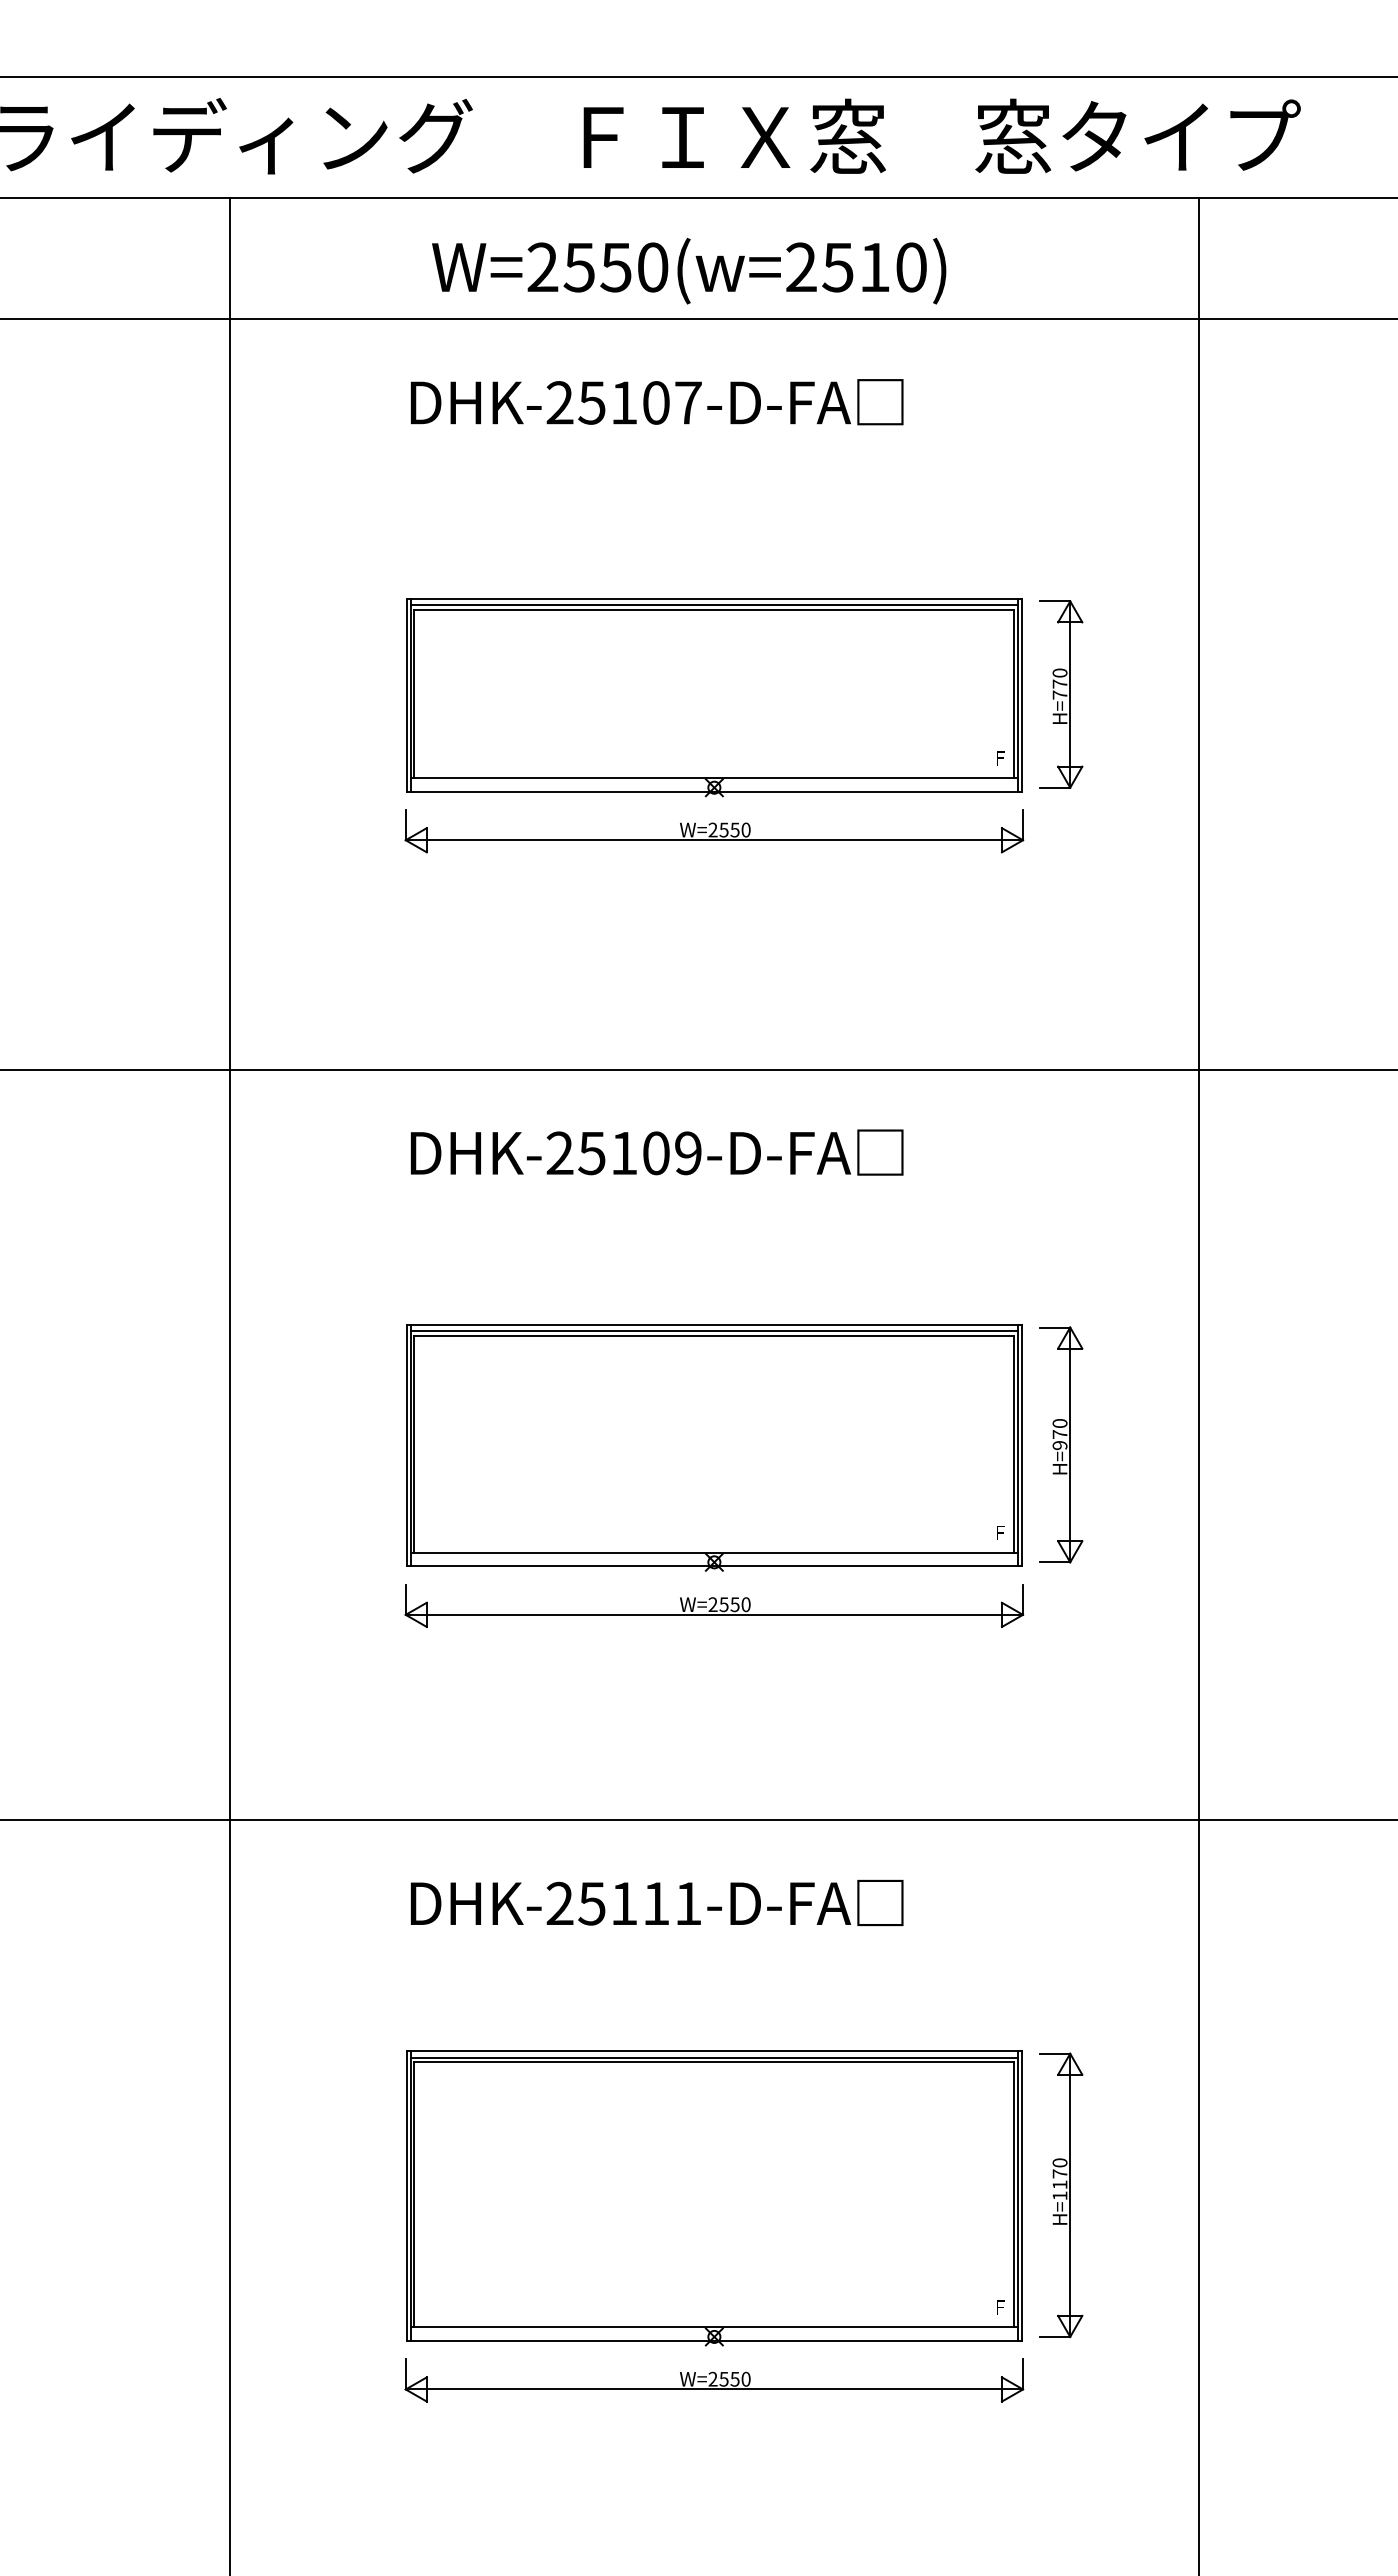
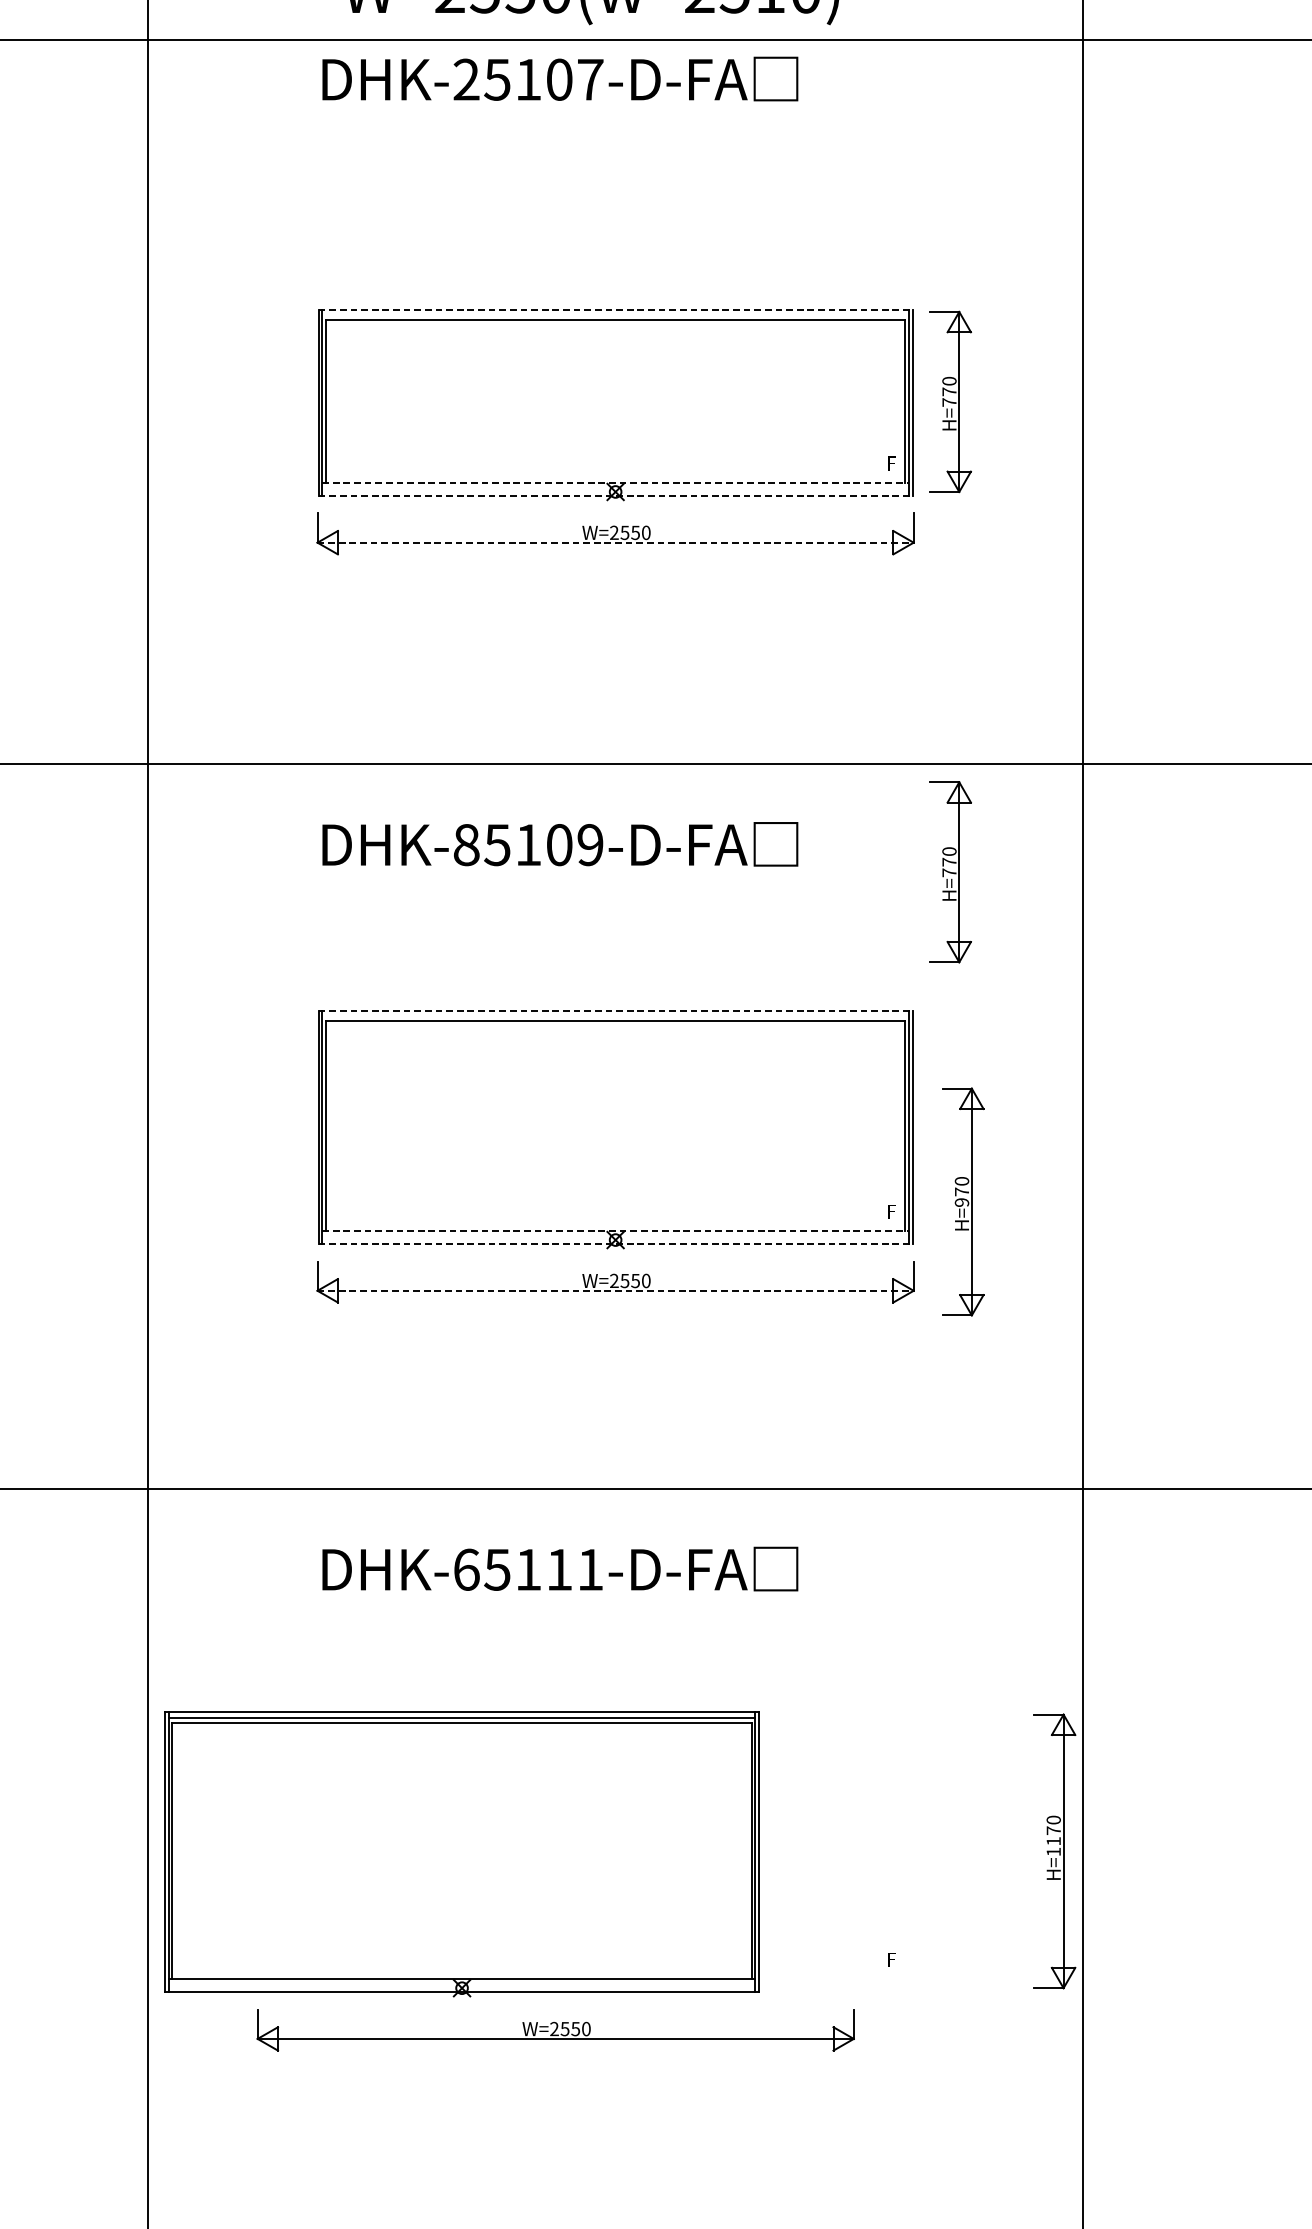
text: (656, 402) -> (559, 79), moved
line: (714, 598) -> (615, 309), solid -> dashed
line: (714, 605) -> (615, 315), removed
line: (714, 778) -> (615, 483), solid -> dashed
line: (714, 791) -> (615, 495), solid -> dashed
line: (714, 840) -> (615, 542), solid -> dashed
text: (559, 1153) -> (466, 845), DHK-25109-D-FA -> DHK-85109-D-FA
part: (1061, 1181) -> (950, 872), added
line: (714, 1325) -> (615, 1011), solid -> dashed
line: (714, 1331) -> (615, 1017), removed
part: (1061, 1444) -> (963, 1201), moved
line: (714, 1552) -> (615, 1230), solid -> dashed
line: (714, 1566) -> (615, 1244), solid -> dashed
line: (714, 1614) -> (615, 1290), solid -> dashed
text: (559, 1903) -> (466, 1569), DHK-25111-D-FA -> DHK-65111-D-FA
part: (1061, 2194) -> (1055, 1850), moved
part: (714, 2198) -> (462, 1854), moved
part: (714, 2380) -> (555, 2030), moved

